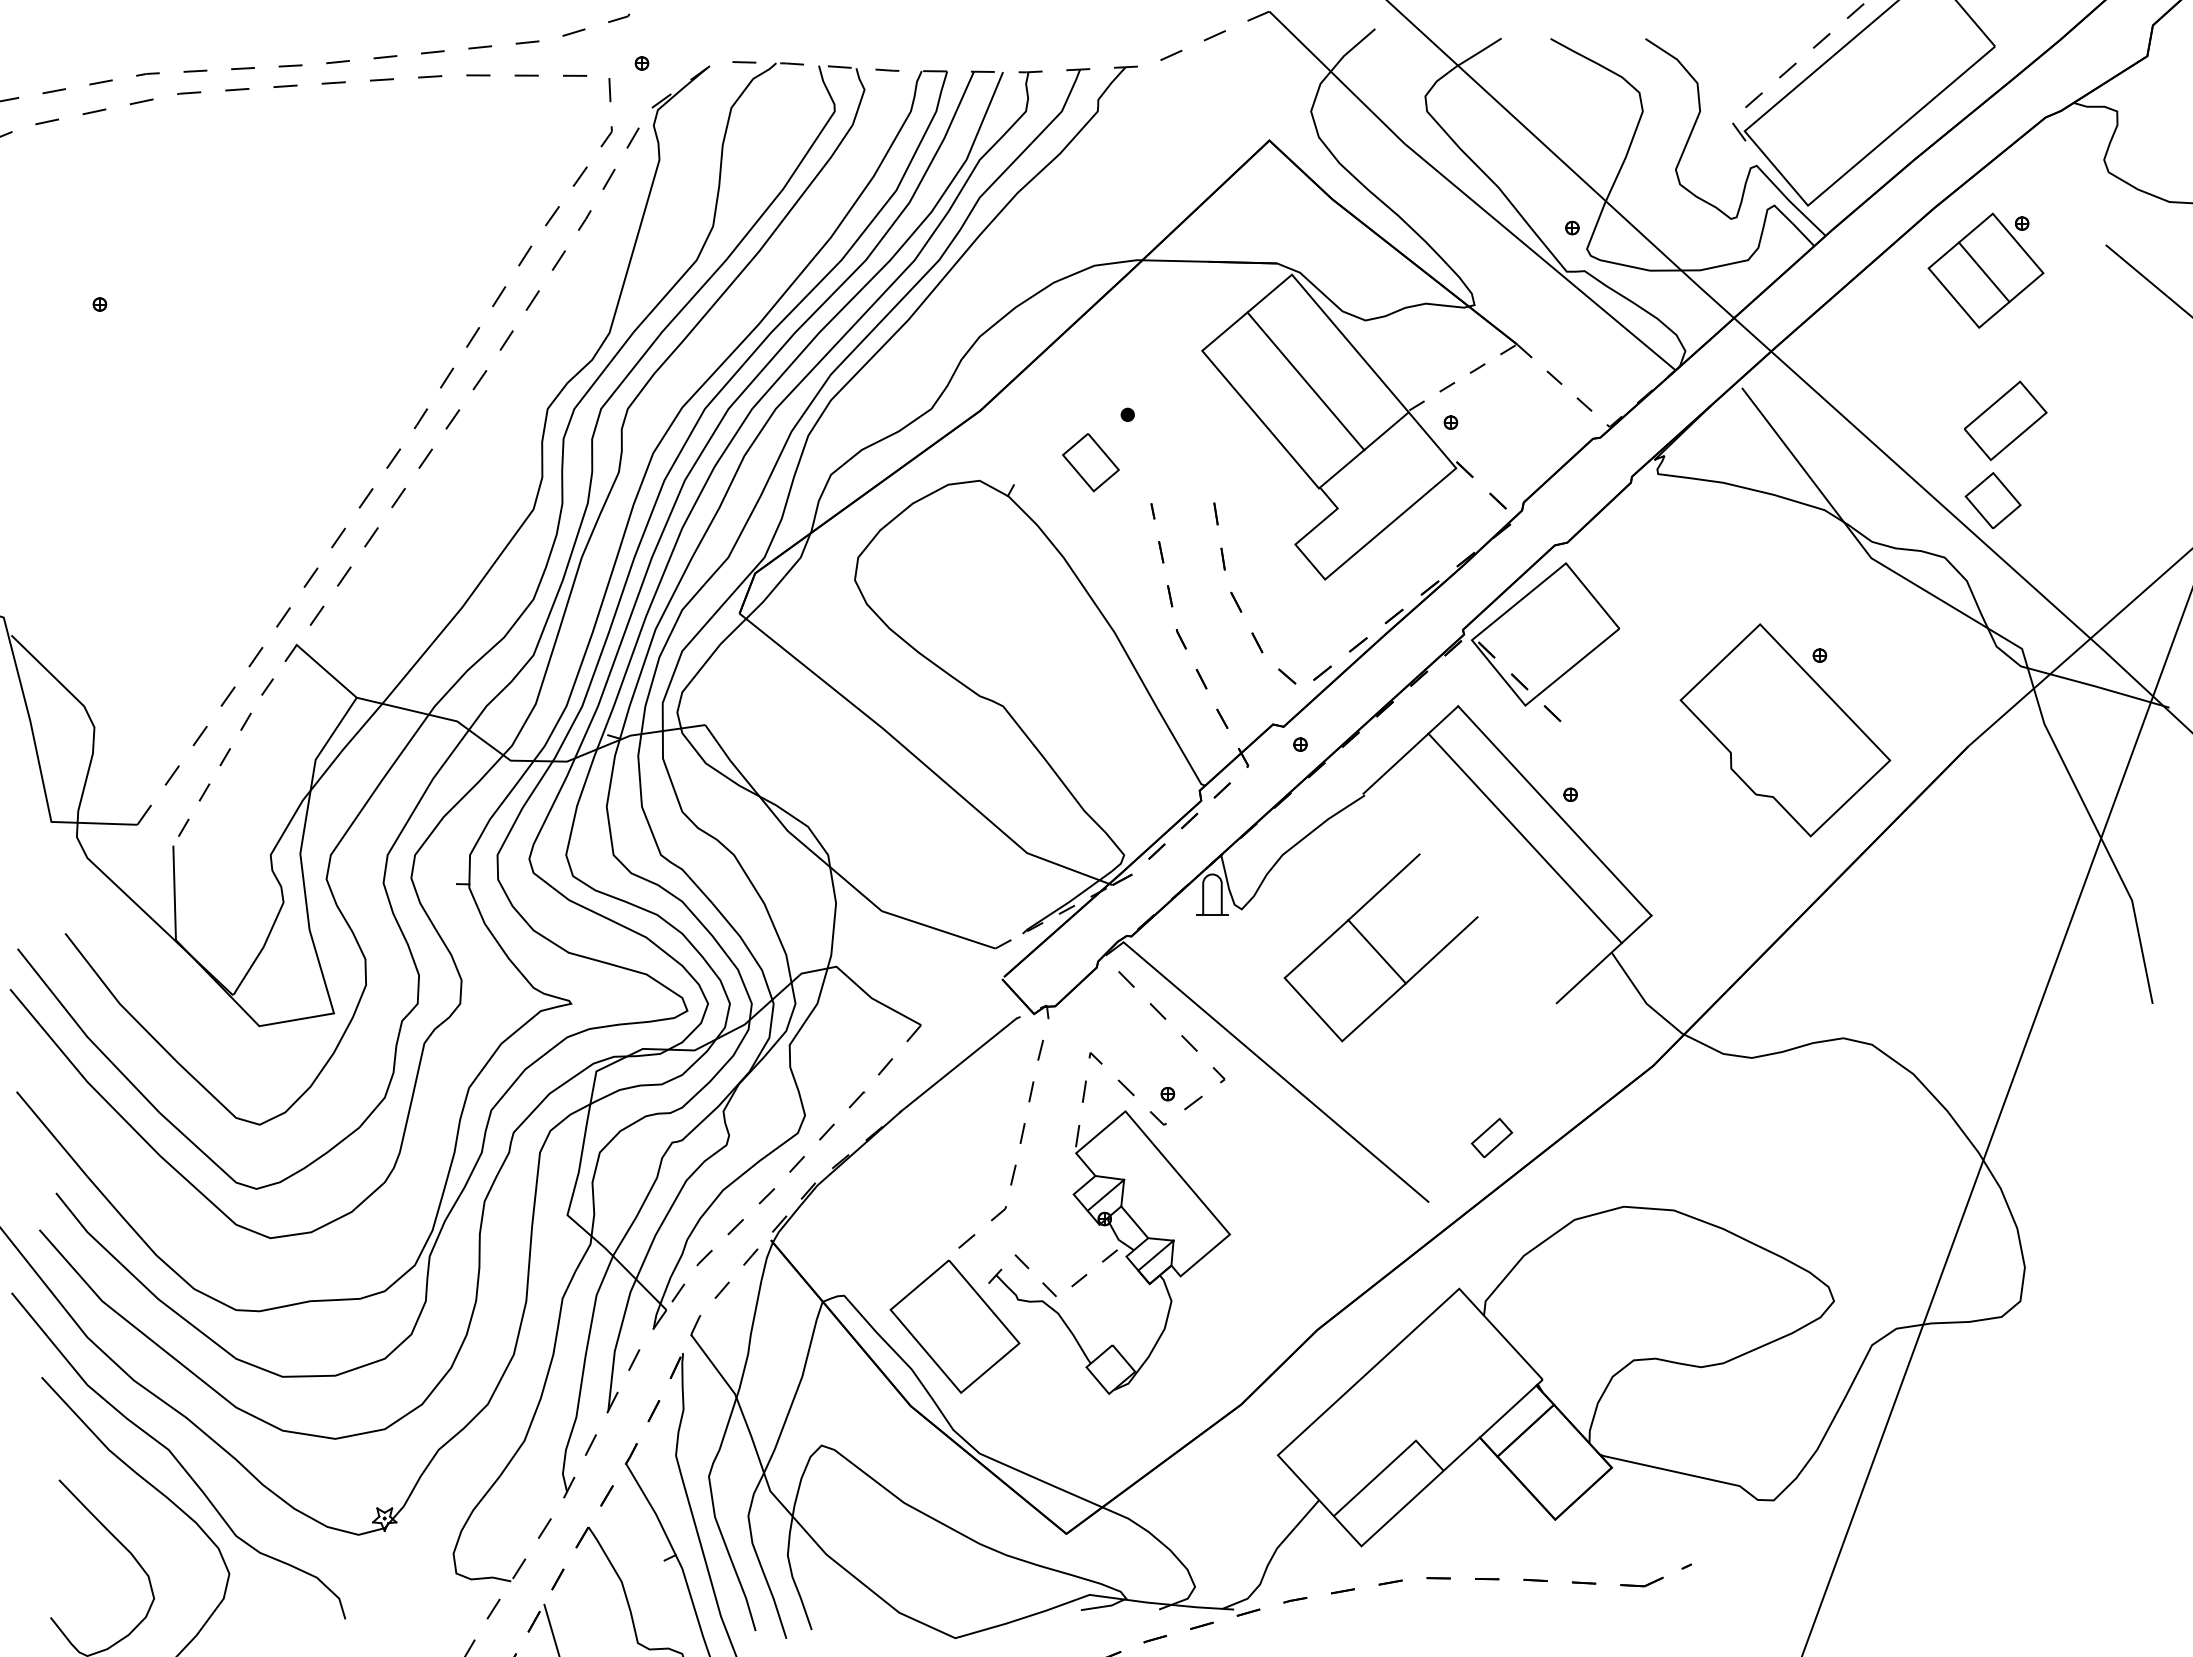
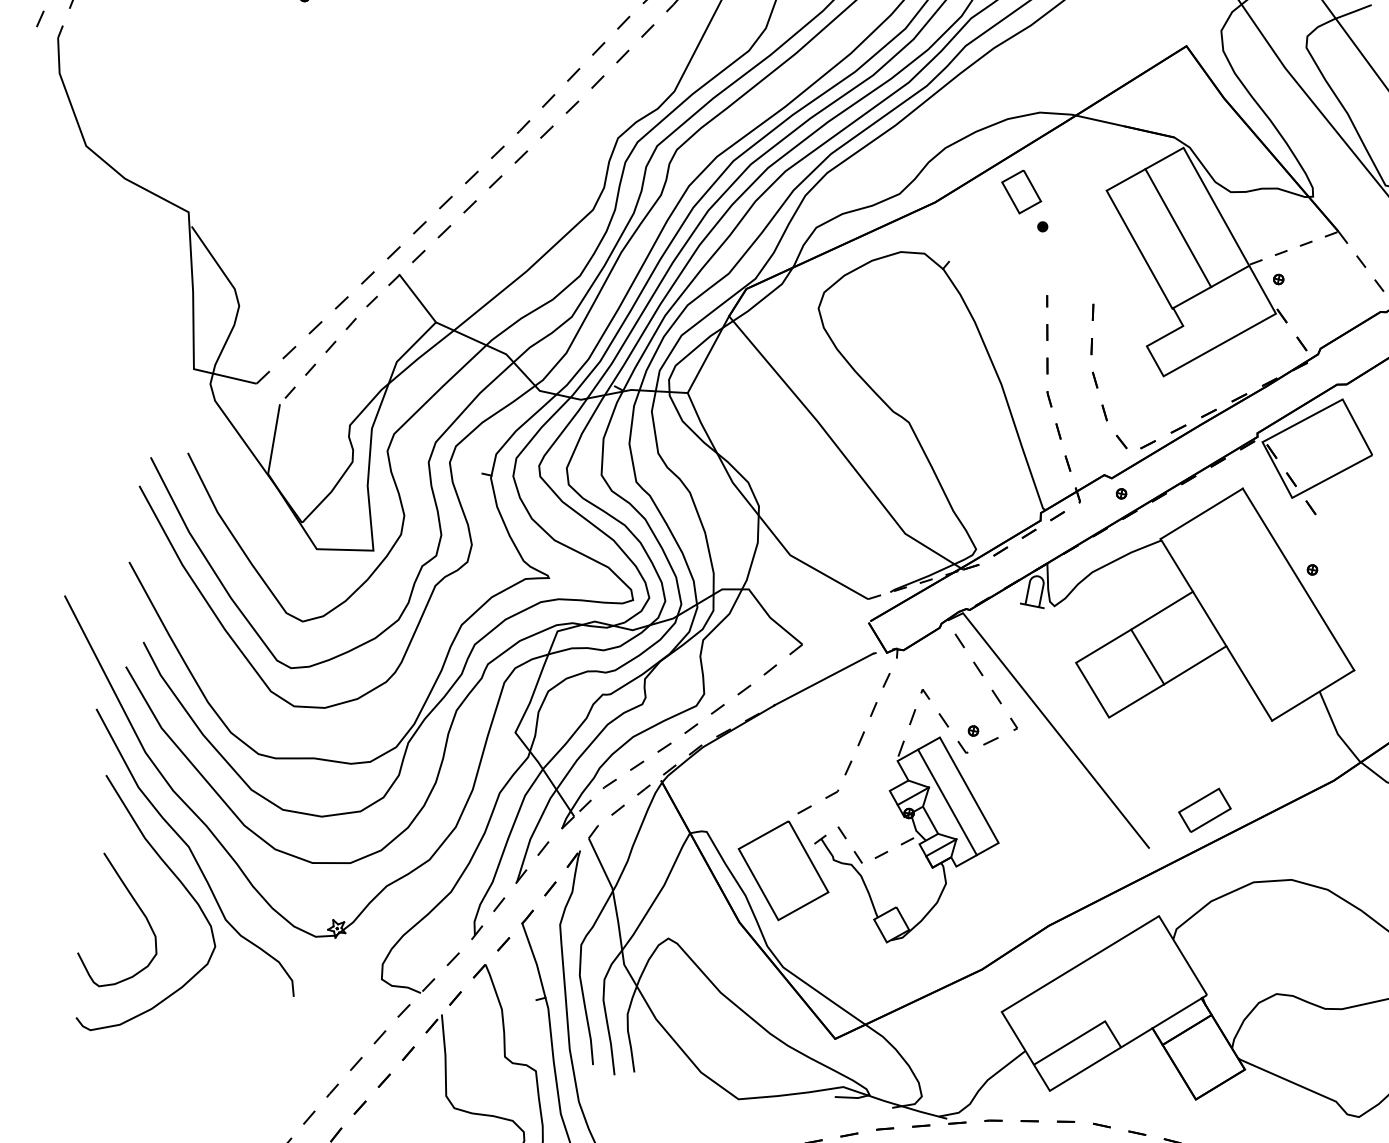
part: (1090, 462) -> (1021, 191), moved
line: (722, 669) -> (708, 354), added
line: (1524, 838) -> (1215, 629), moved
part: (1491, 1137) -> (1204, 809), size x1.67
line: (1152, 1194) -> (947, 802), added

